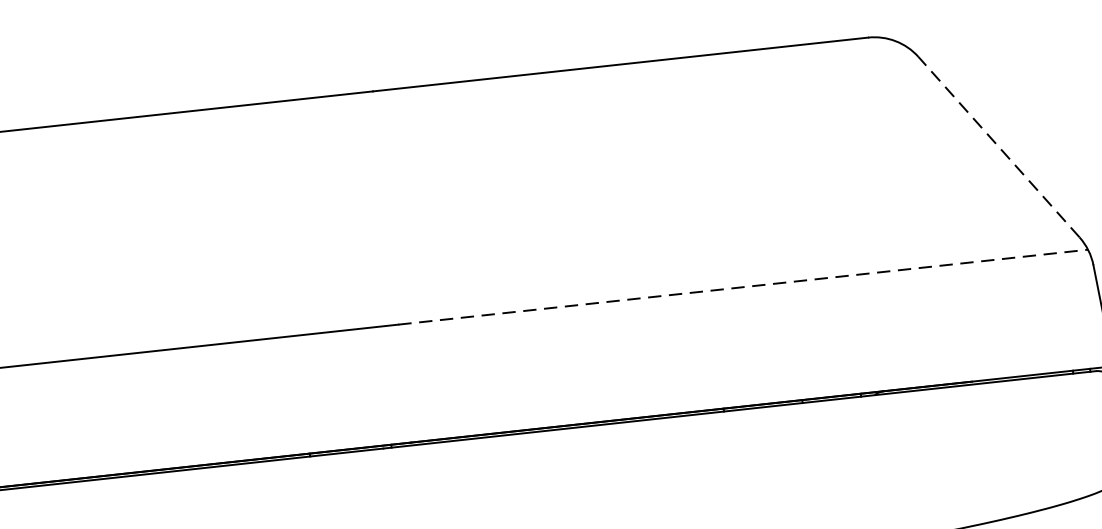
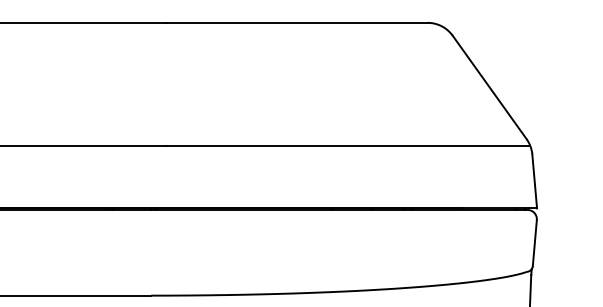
line: (998, 147) -> (489, 87), dashed -> solid
line: (743, 287) -> (348, 146), dashed -> solid

